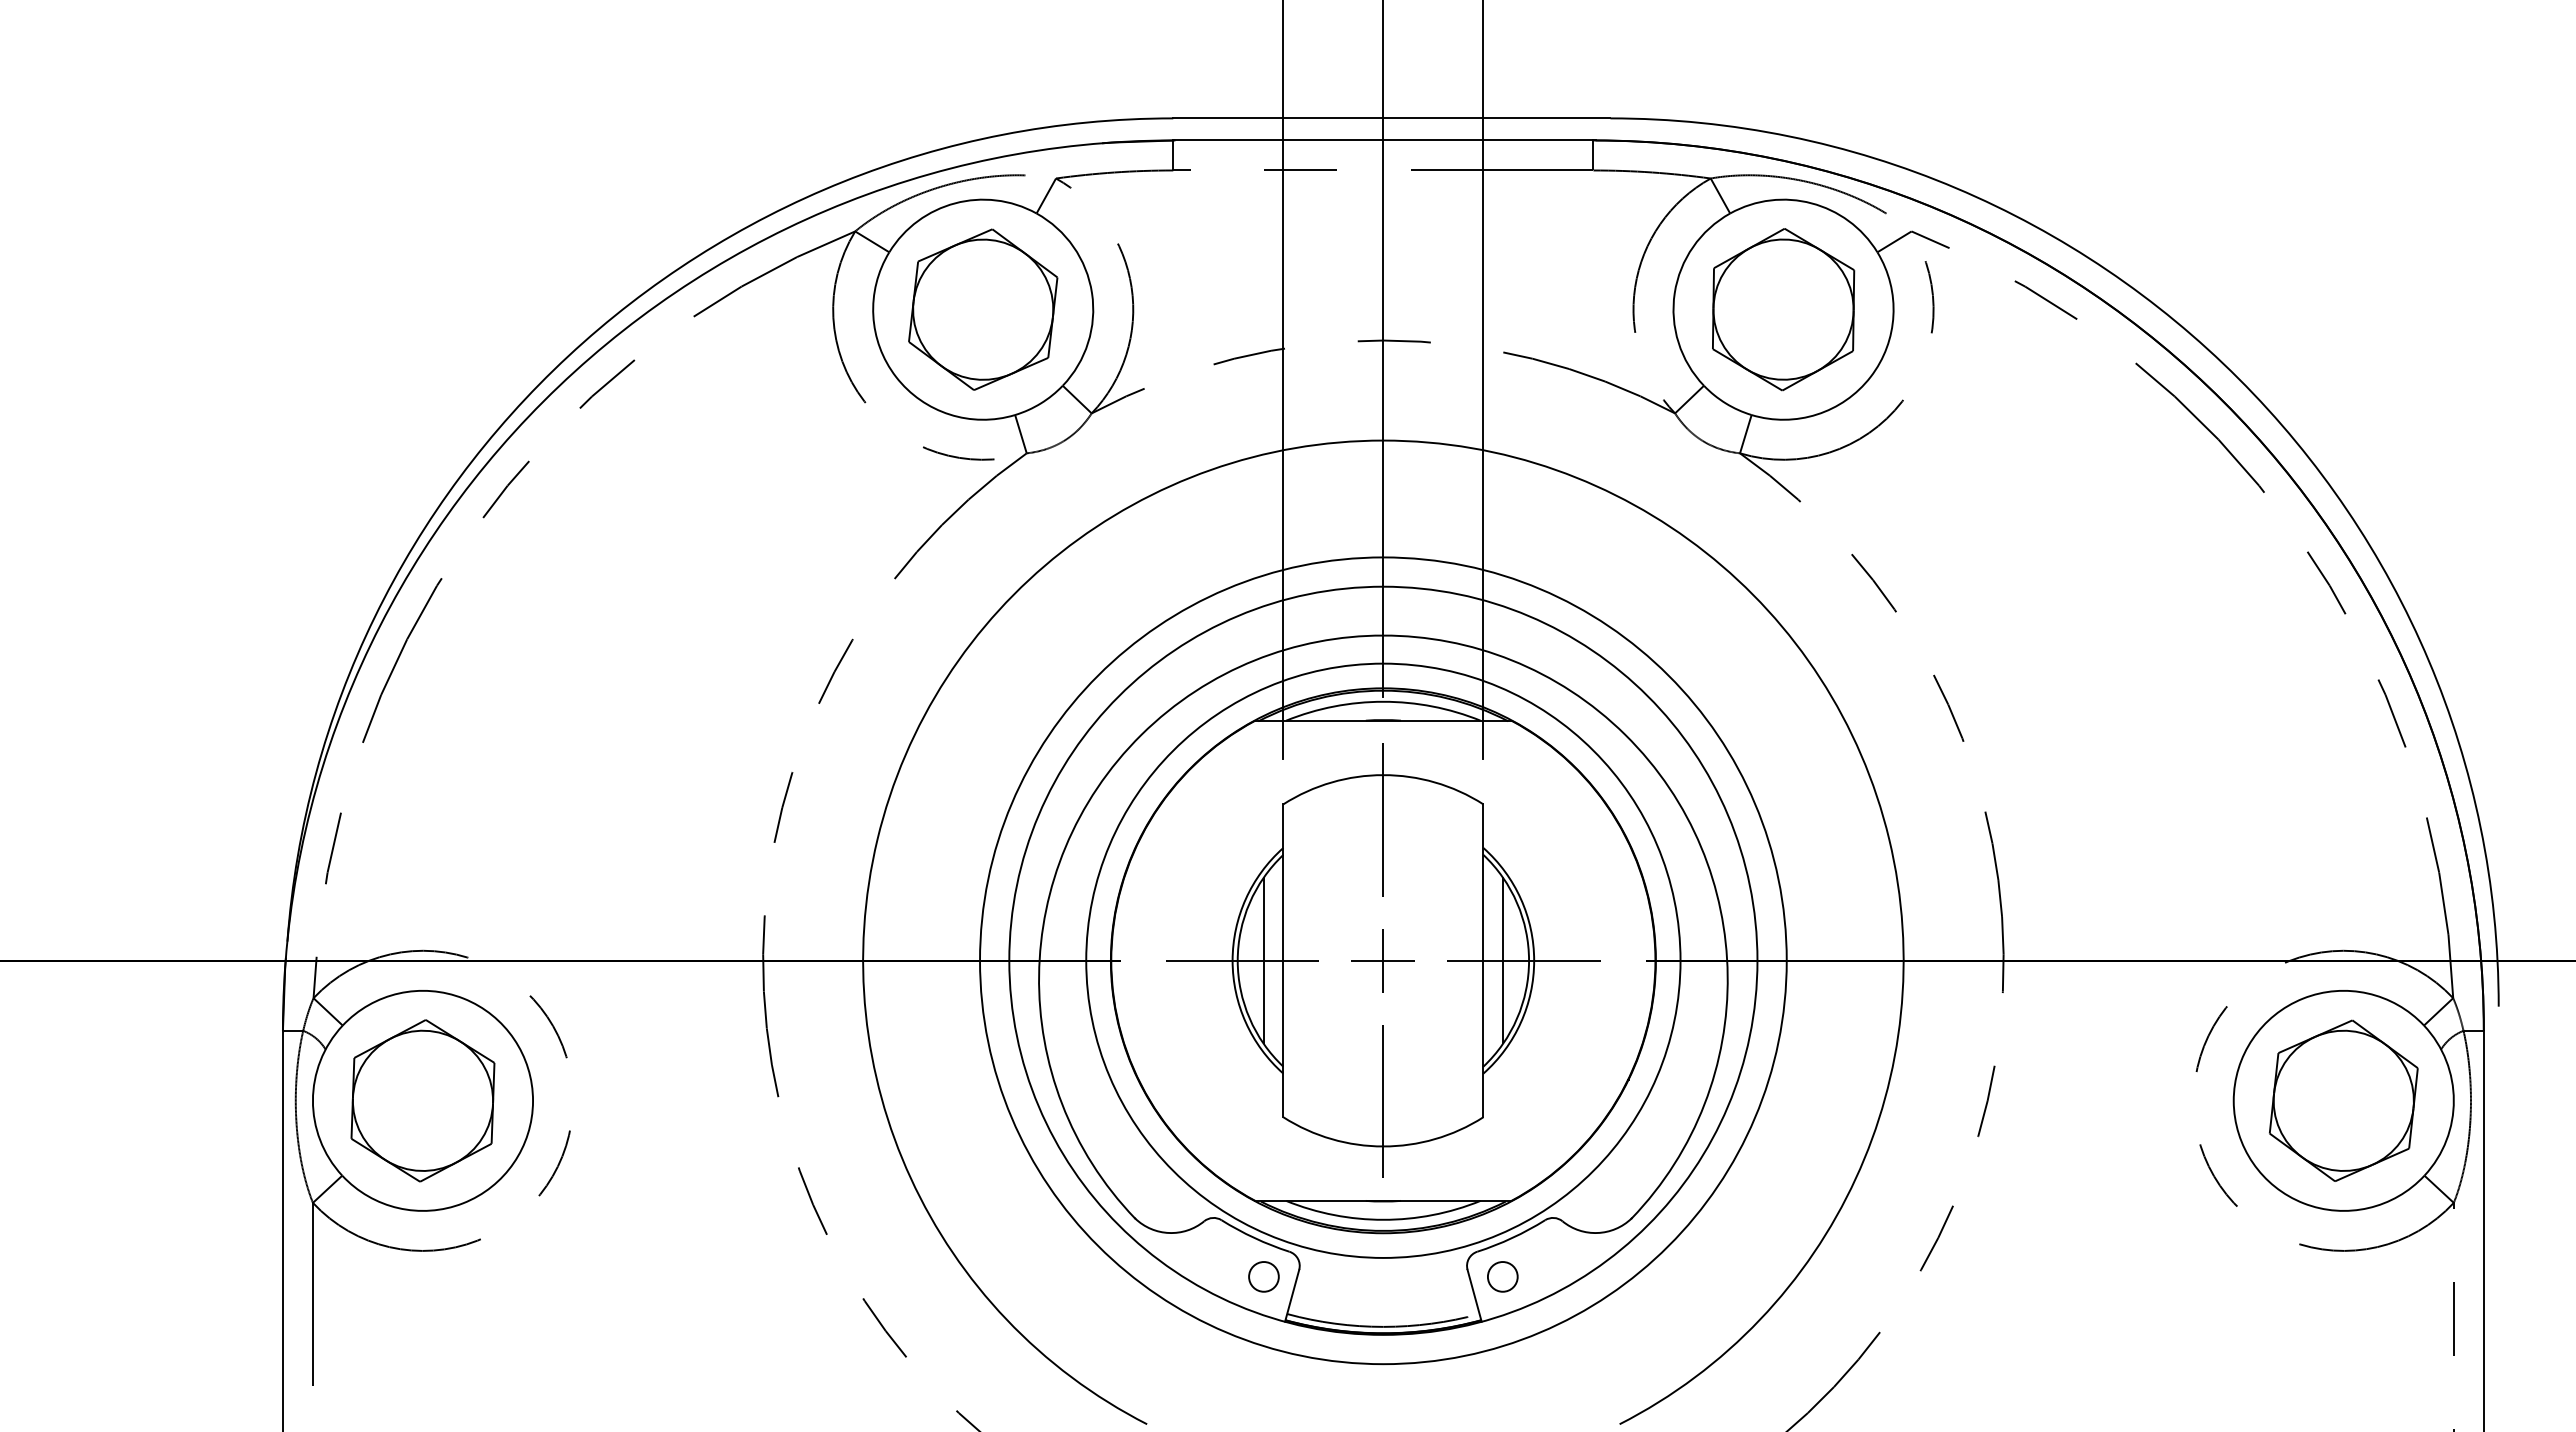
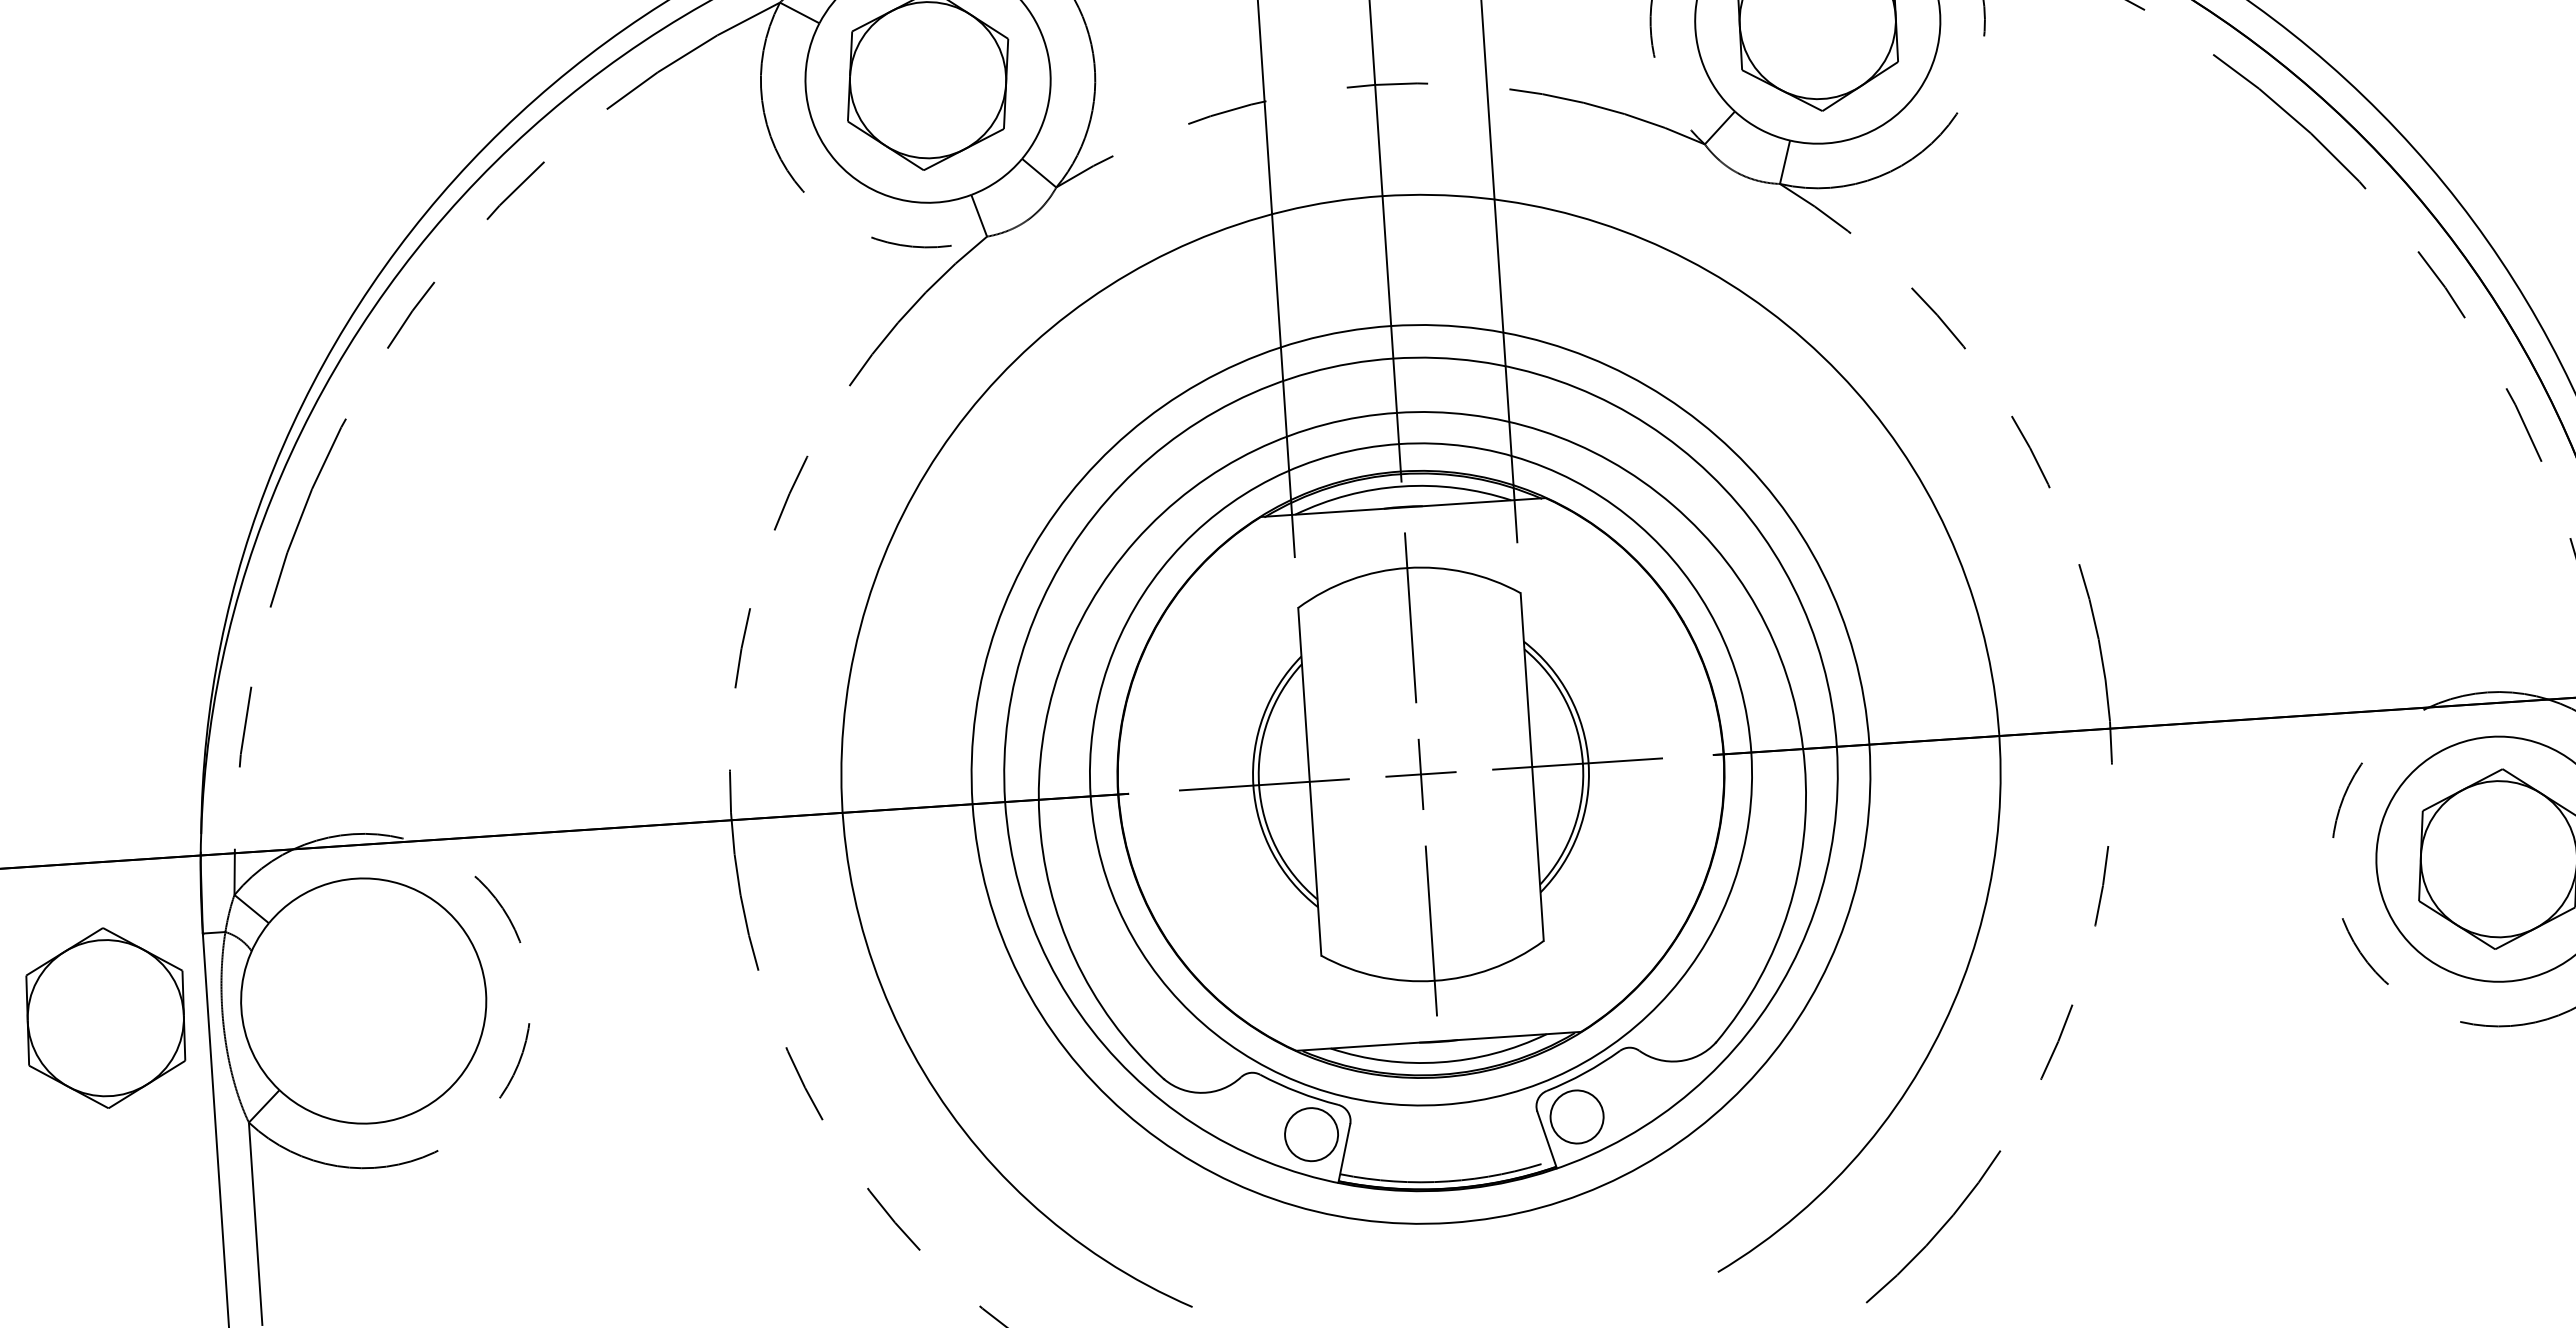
line: (1264, 960) -> (1288, 782), removed
line: (1502, 960) -> (1553, 765), removed
part: (422, 1100) -> (105, 1017), moved
circle: (1263, 1276) -> (1311, 1134), size x1.6
circle: (1502, 1276) -> (1576, 1116), size x1.6

